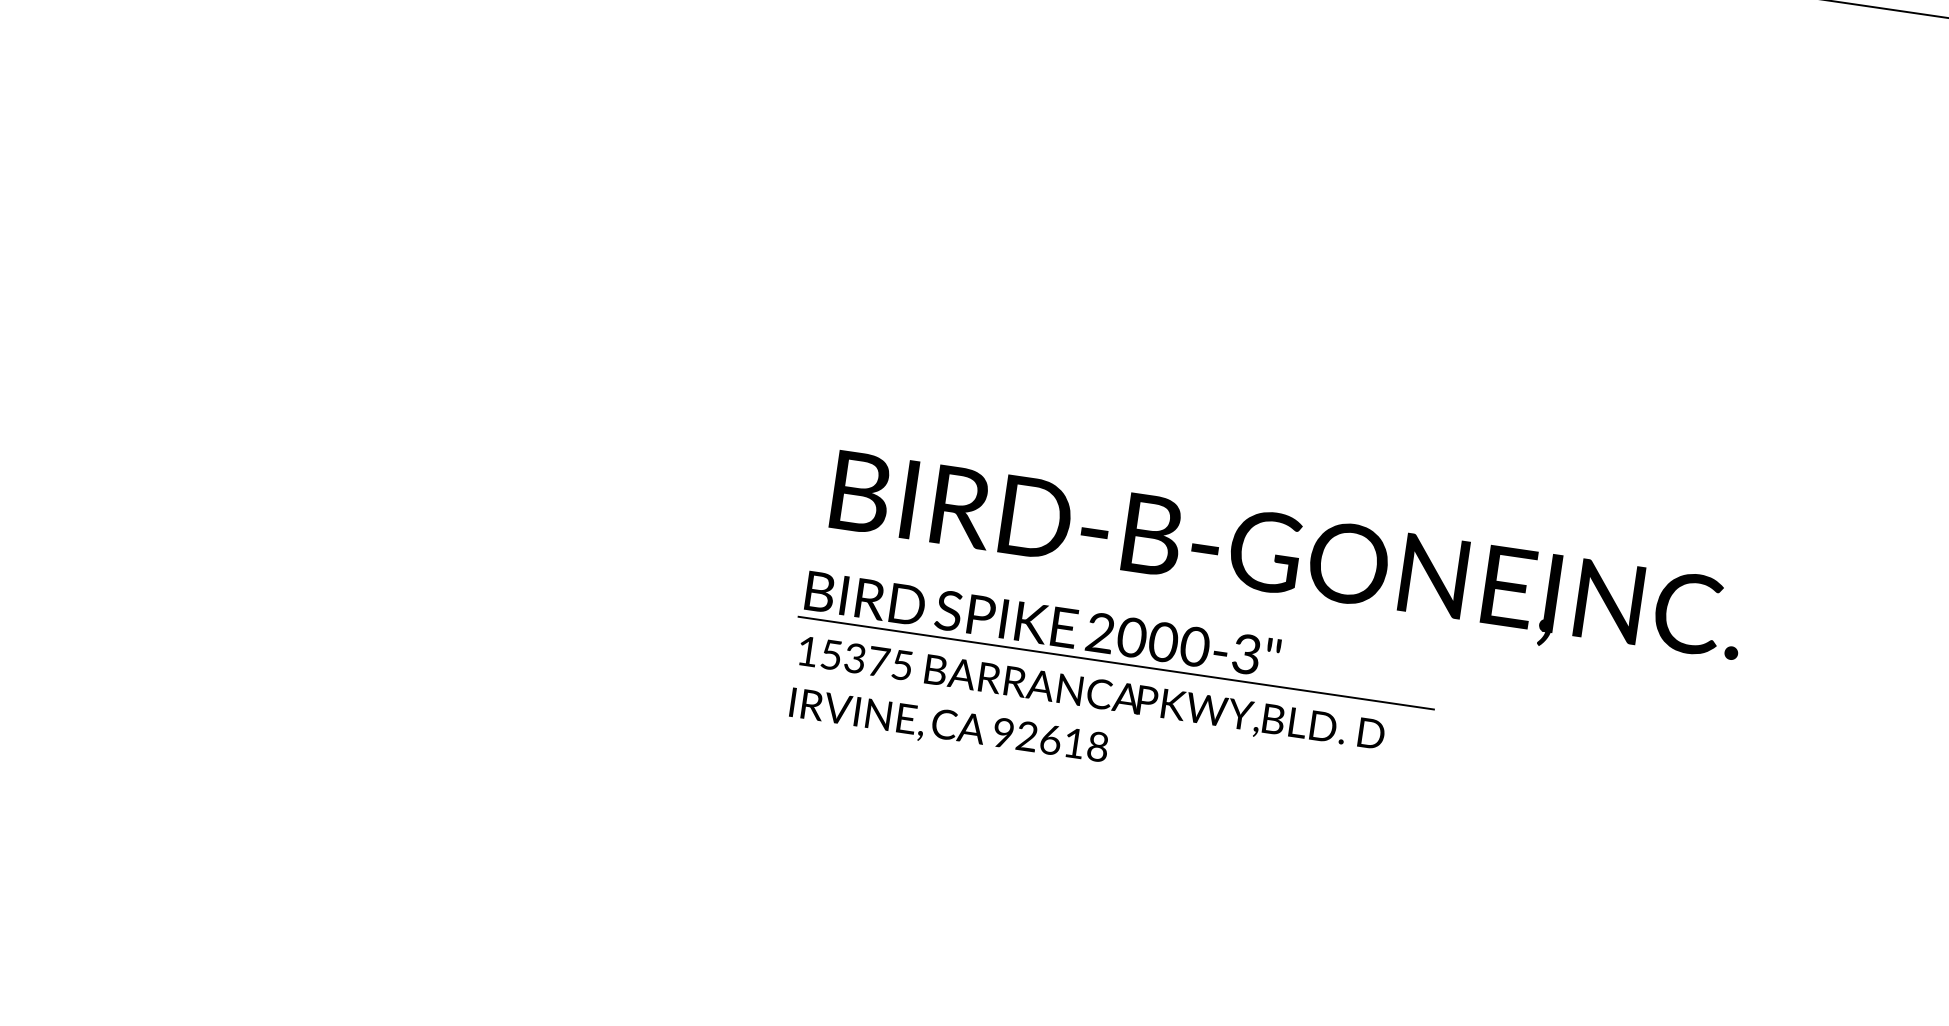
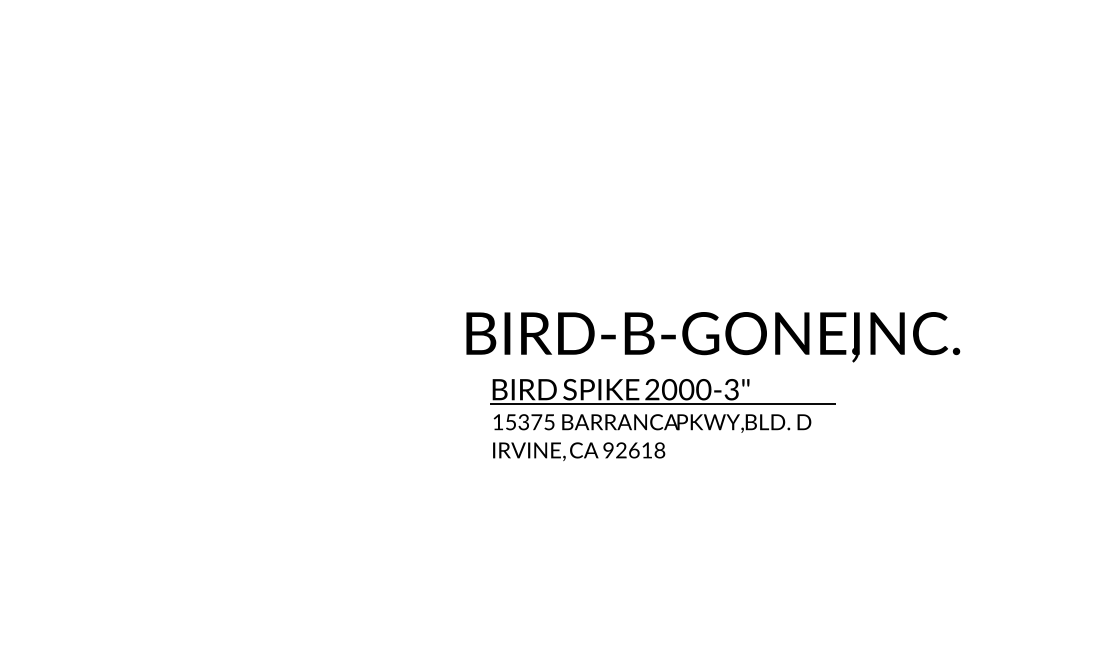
text: (1287, 562) -> (713, 337), moved

